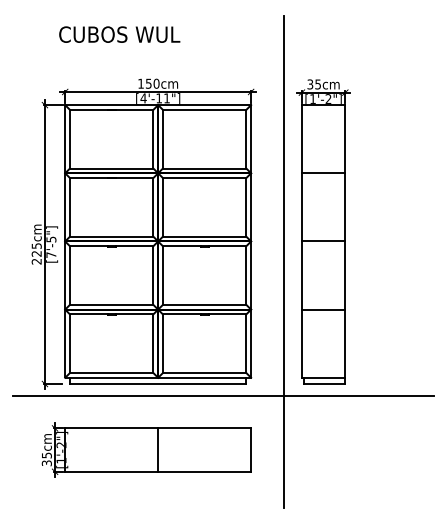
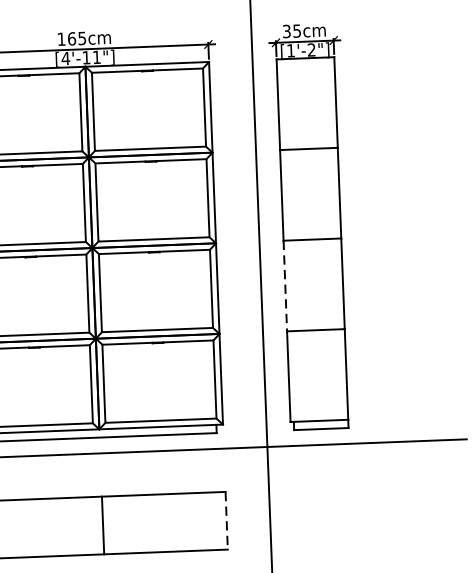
text: (152, 83) -> (76, 38), 150cm -> 165cm
line: (301, 276) -> (284, 287), solid -> dashed
line: (251, 450) -> (227, 521), solid -> dashed

